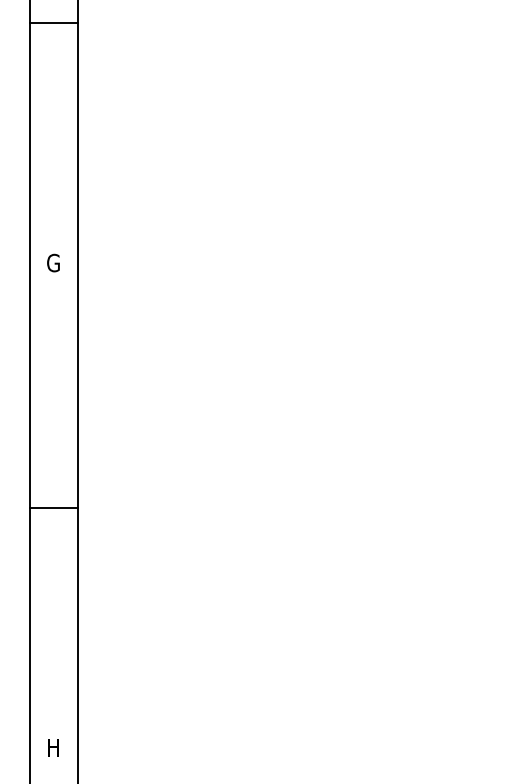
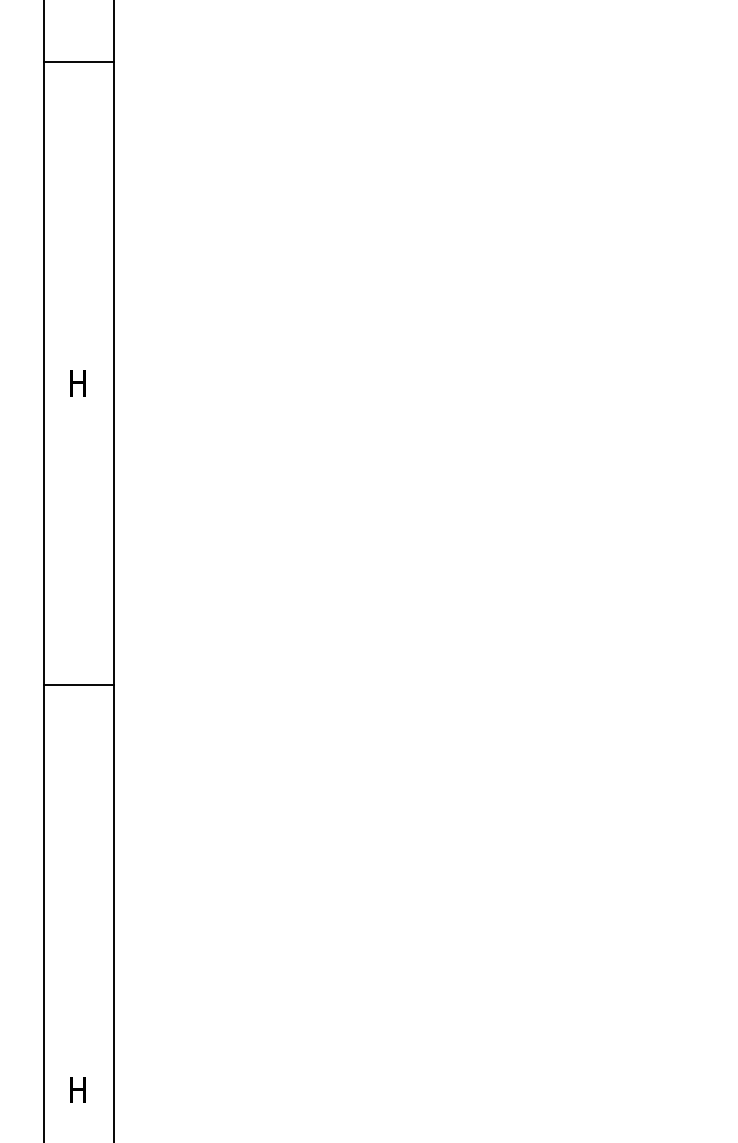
line: (53, 22) -> (78, 61), moved
text: (53, 262) -> (78, 382), G -> H
line: (53, 507) -> (78, 684), moved

